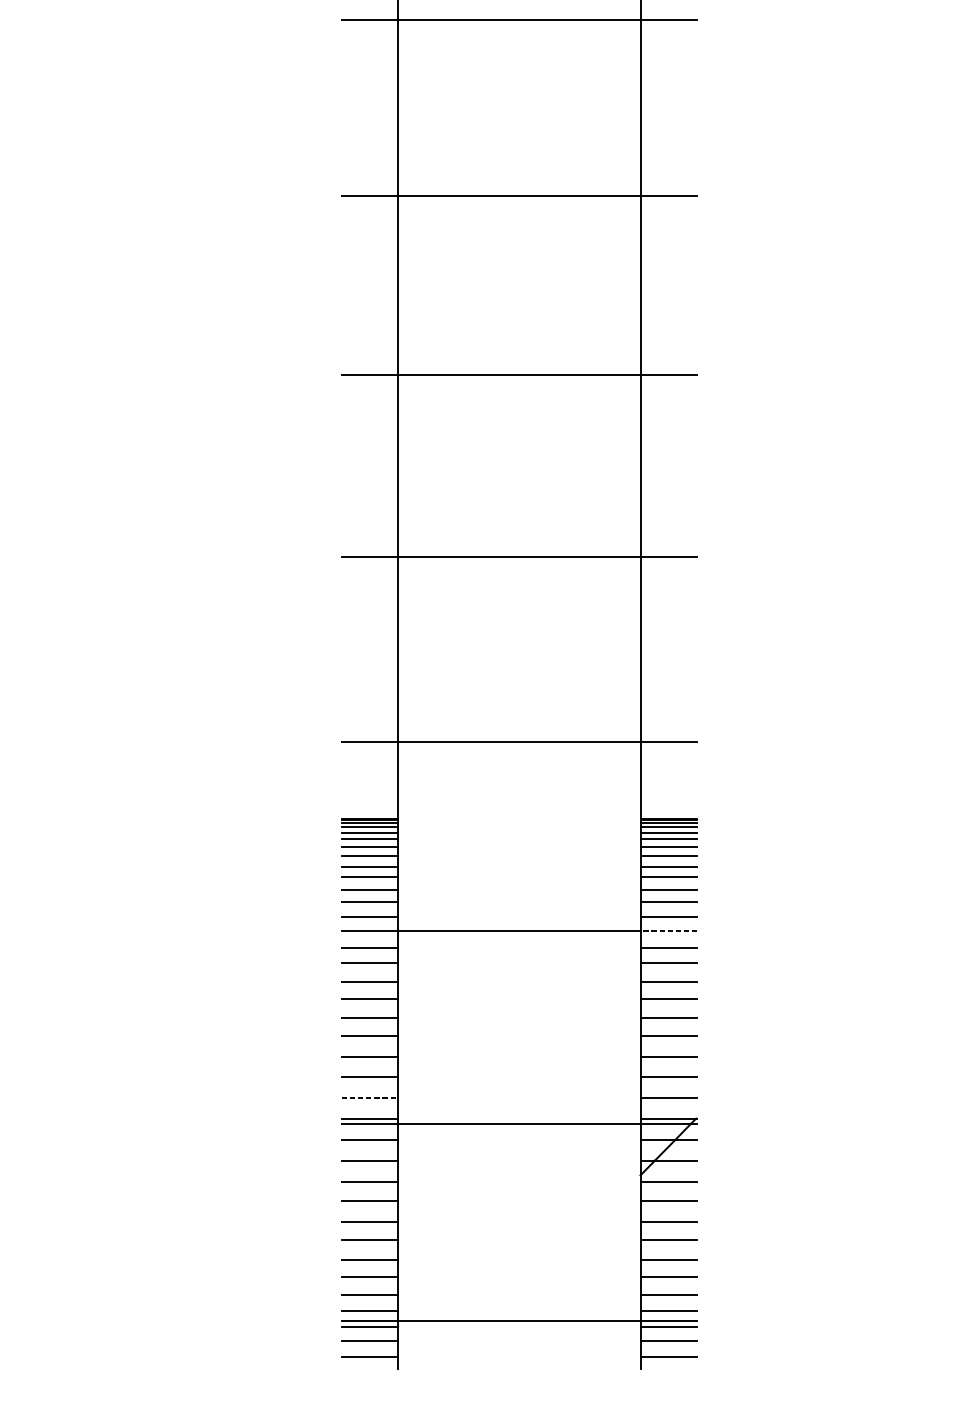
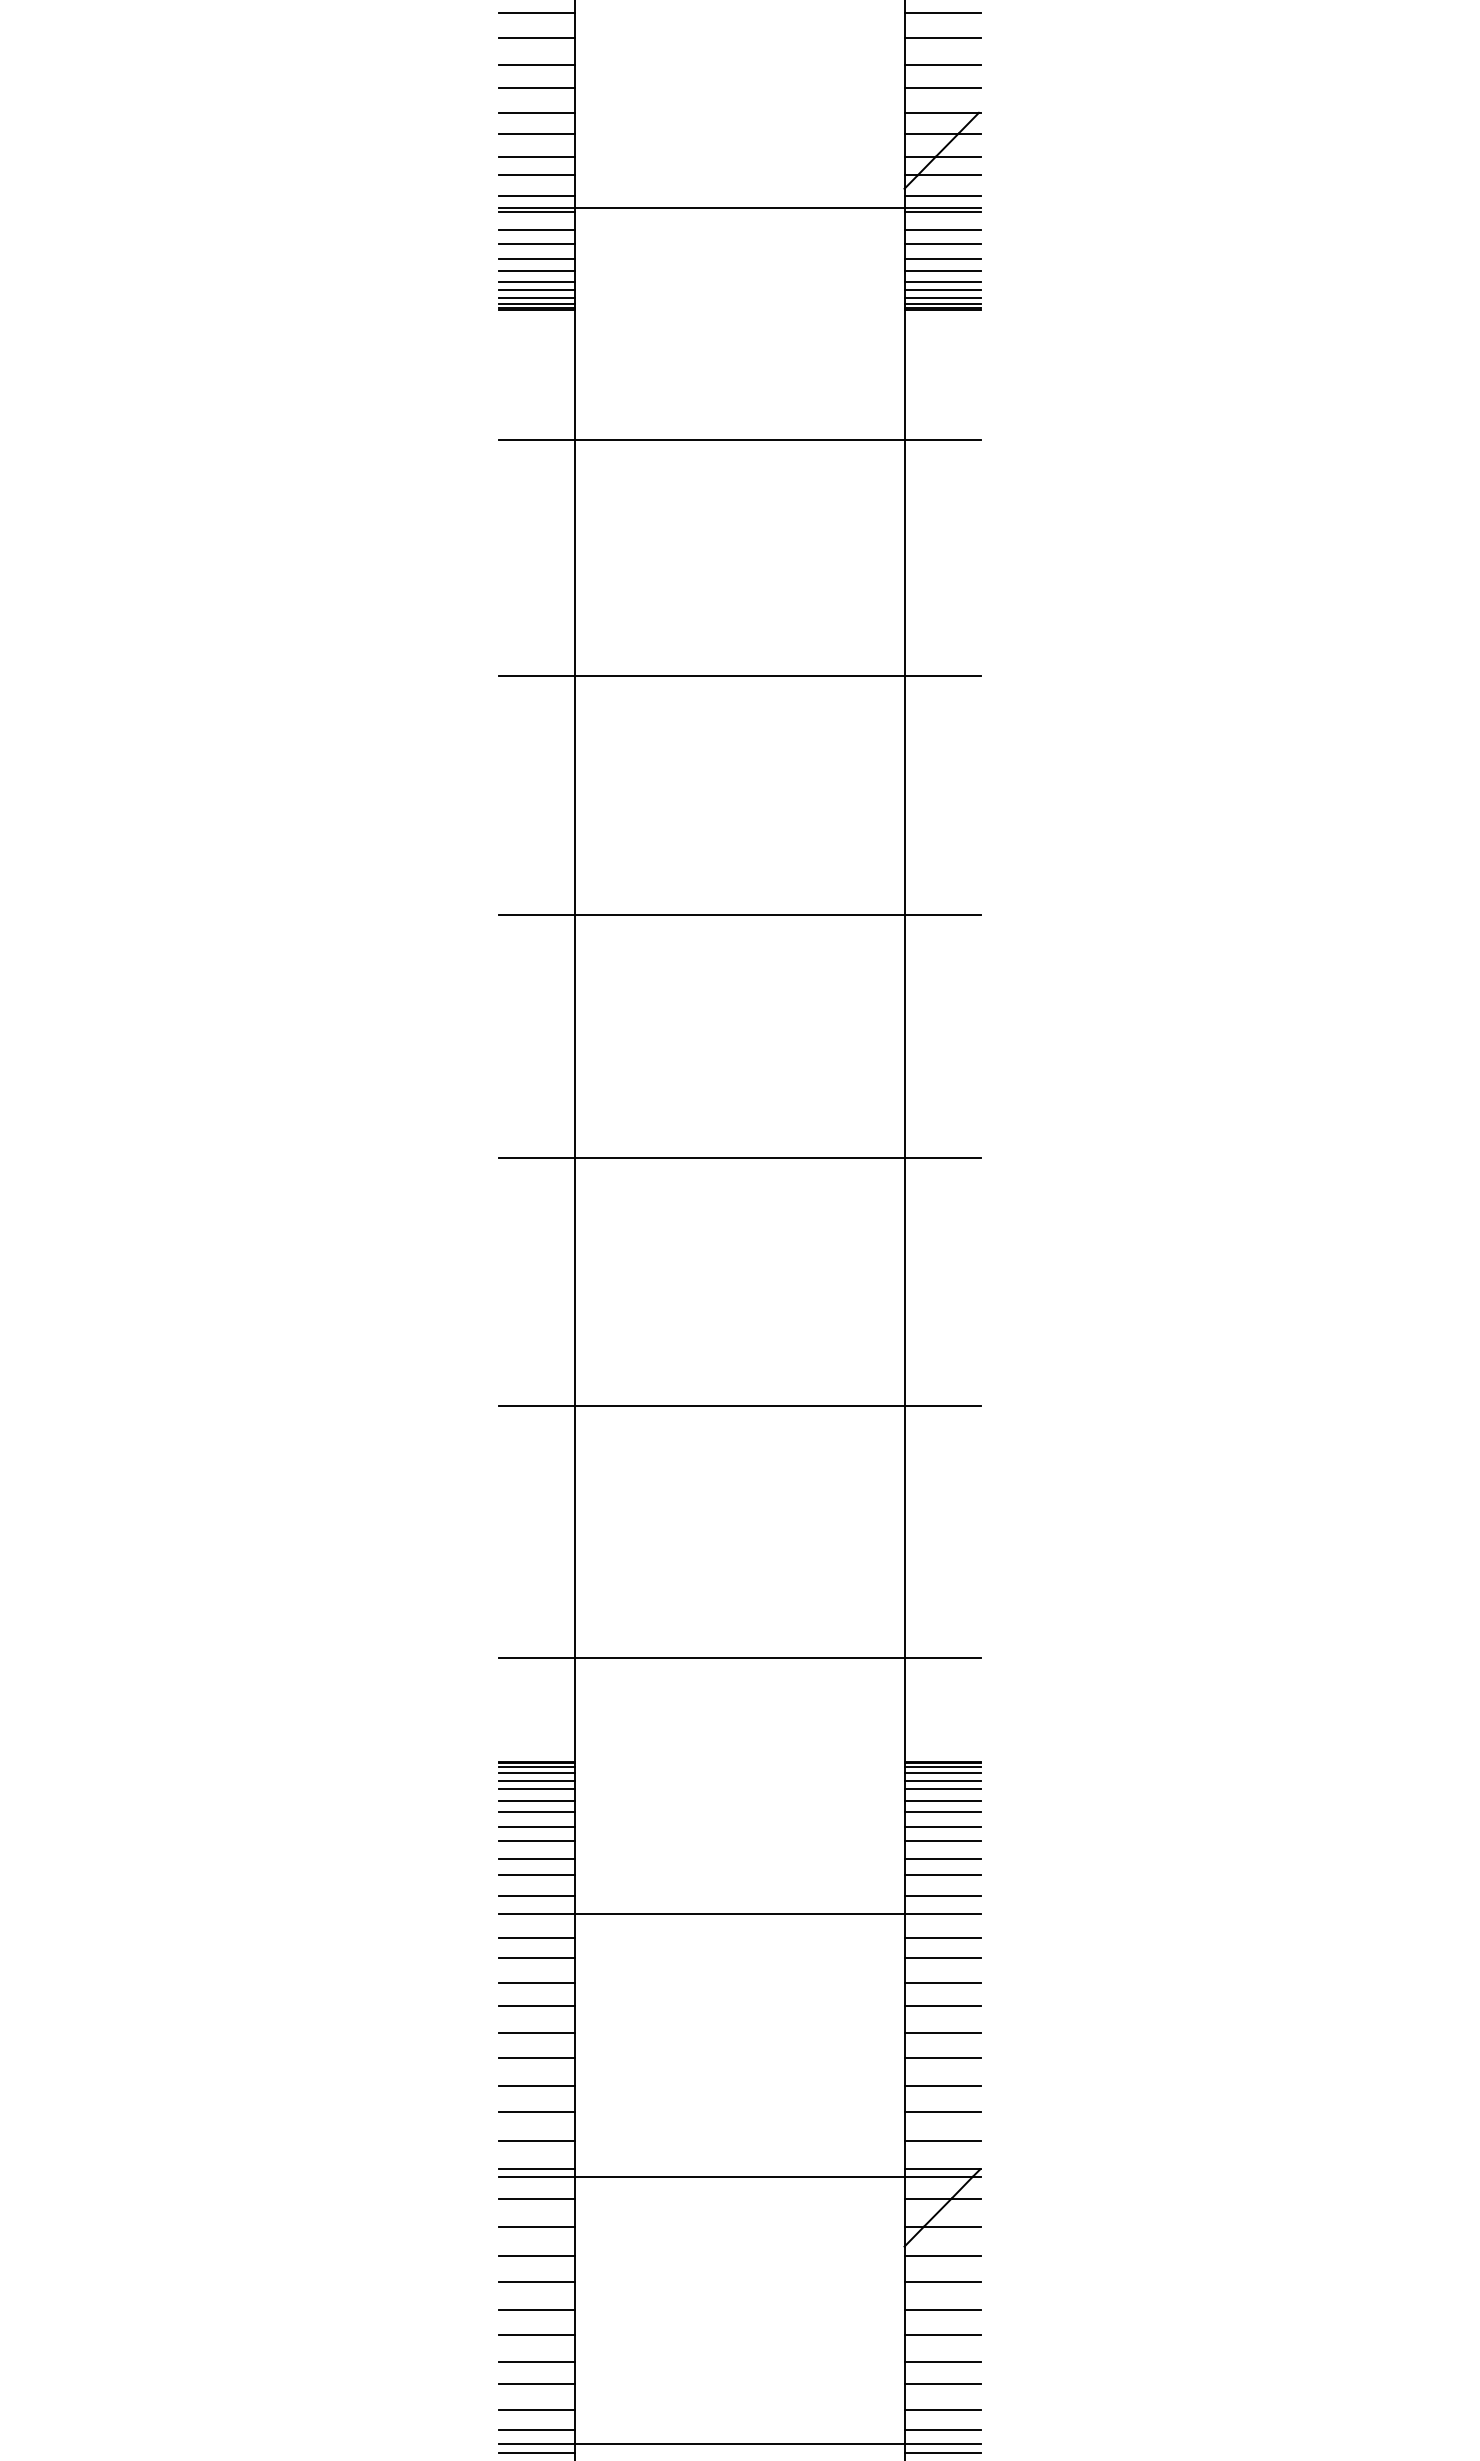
line: (668, 931) -> (942, 1914), dashed -> solid
line: (370, 1098) -> (537, 2141), dashed -> solid

